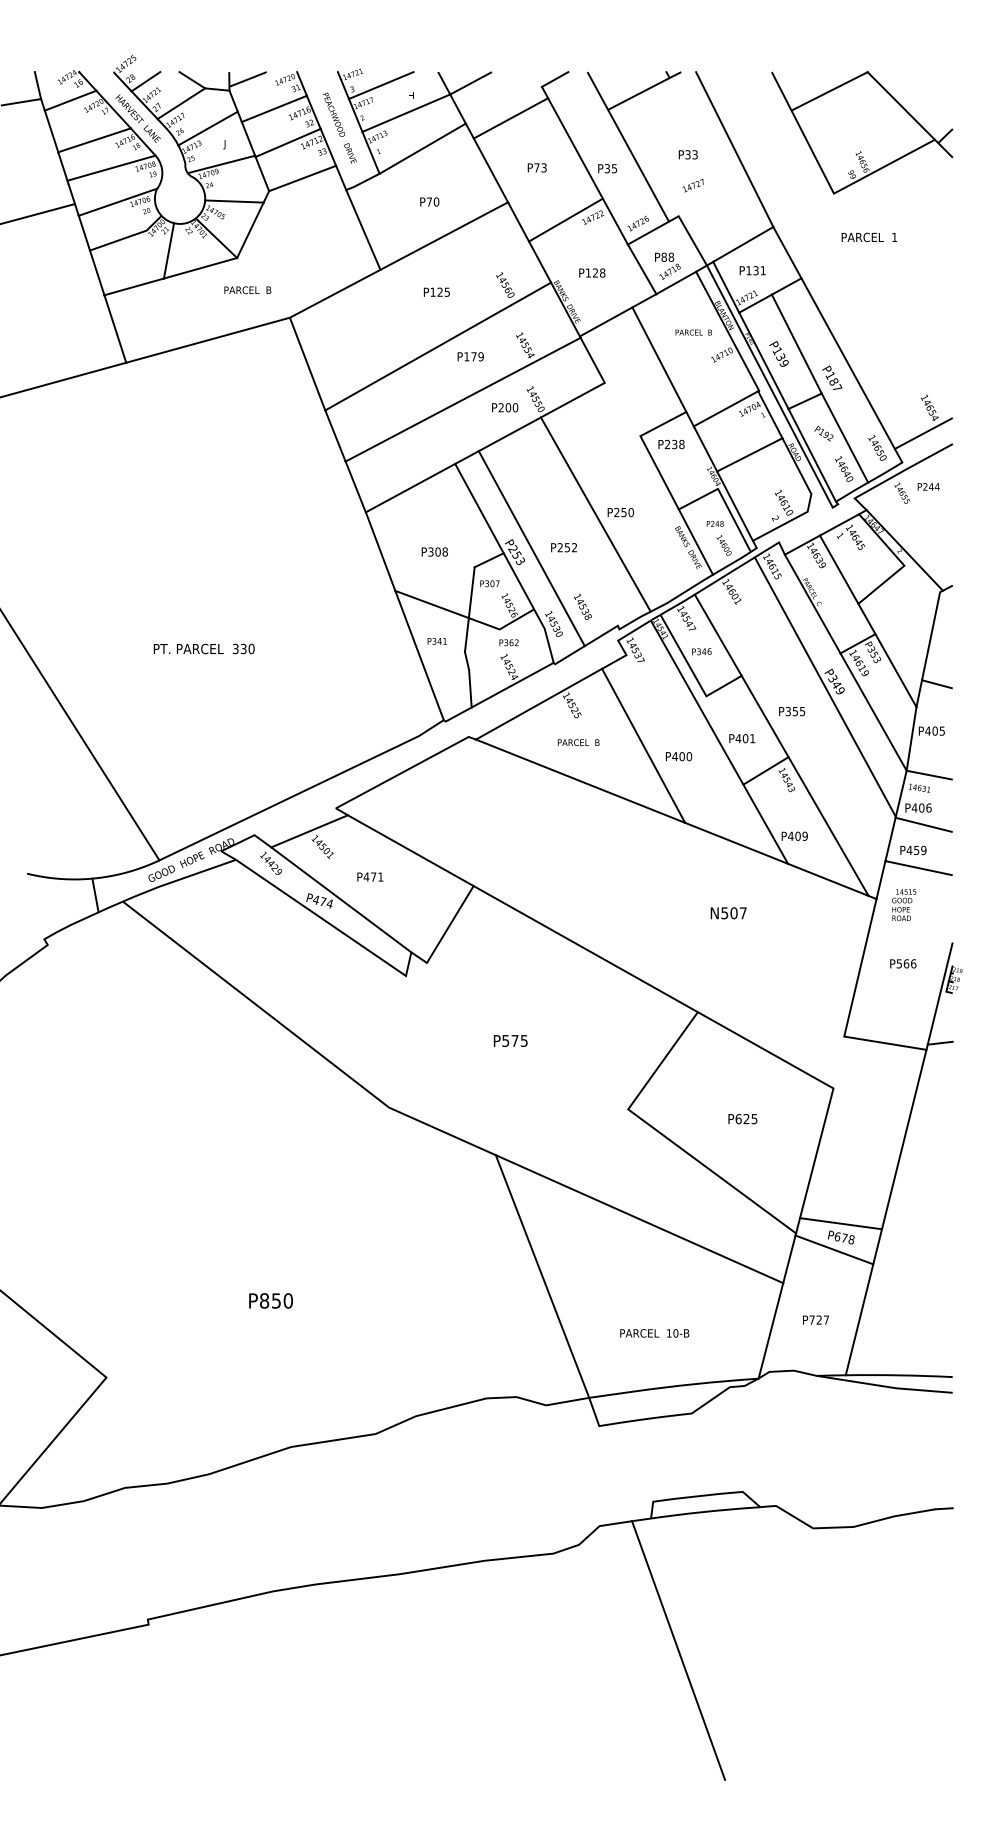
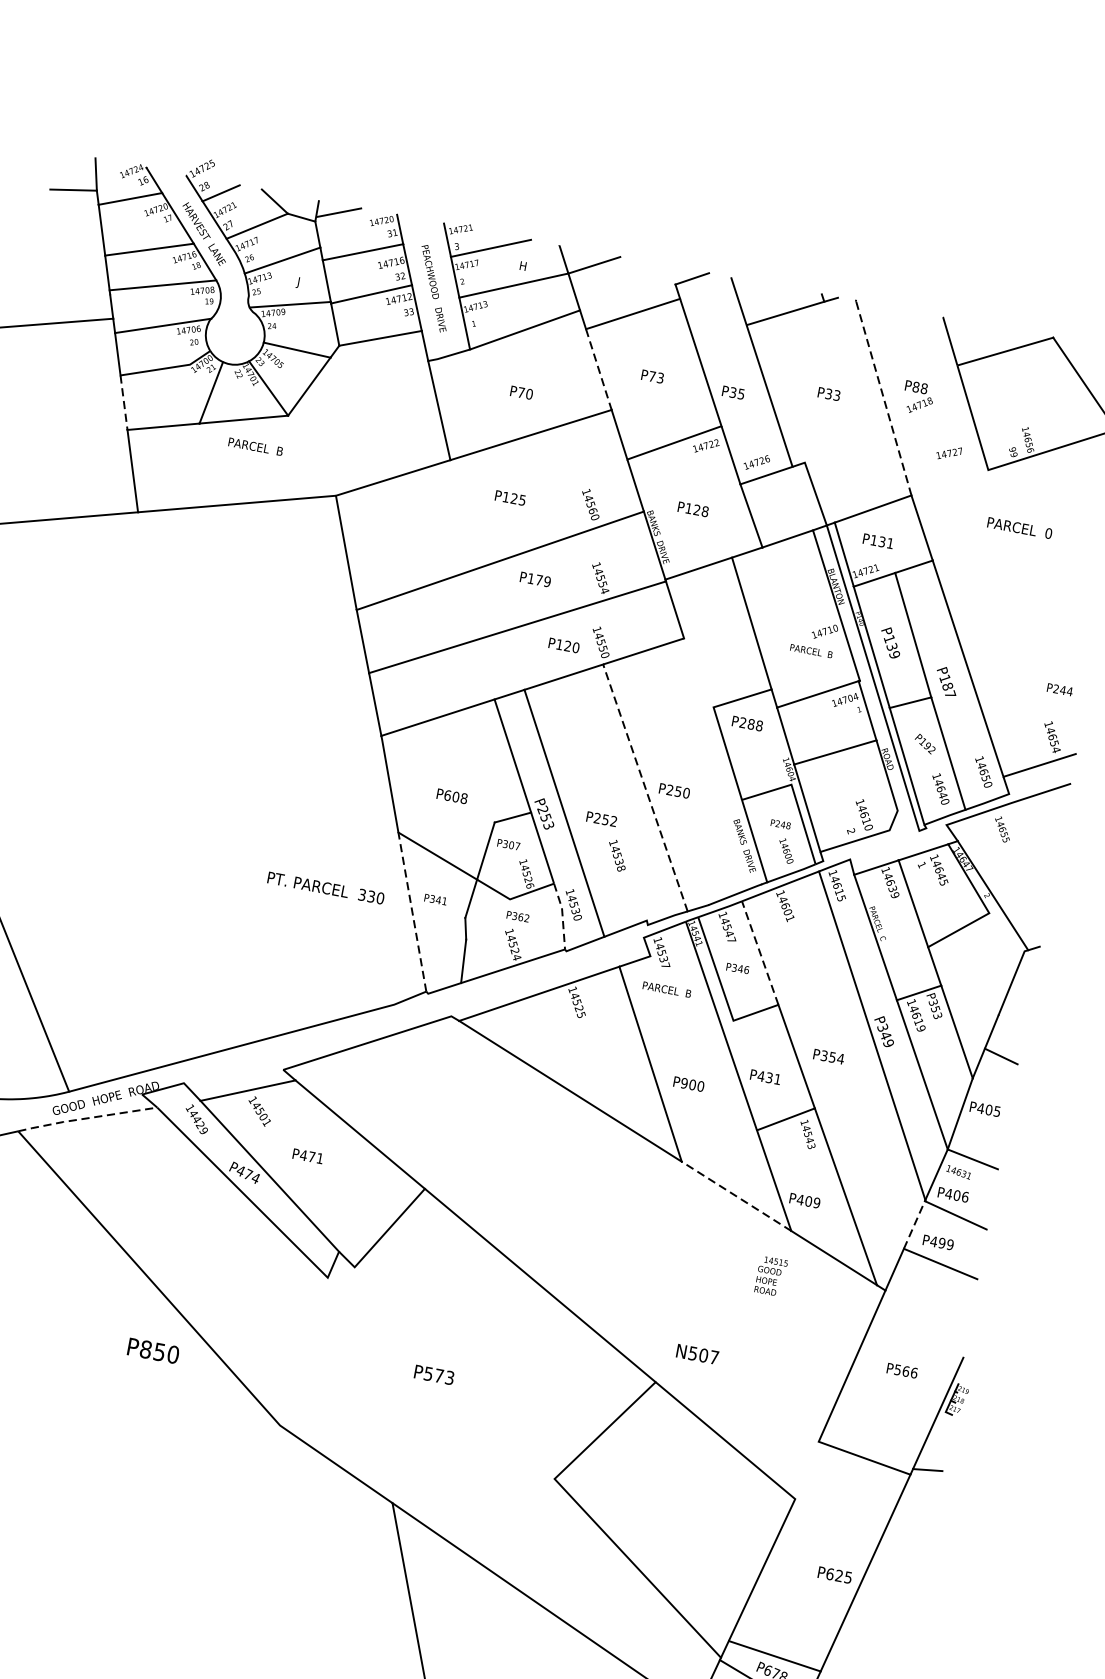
line: (734, 149) -> (883, 397), solid -> dashed
line: (491, 170) -> (599, 369), solid -> dashed
text: (692, 185) -> (948, 452), moved
text: (894, 237) -> (1048, 533), 1 -> 0
text: (667, 265) -> (918, 397), moved
line: (97, 273) -> (124, 403), solid -> dashed
text: (247, 290) -> (255, 447), moved
text: (693, 332) -> (811, 651), moved
text: (504, 407) -> (563, 645), P200 -> P120
text: (674, 444) -> (750, 724), P238 -> P288
text: (928, 486) -> (1059, 689), moved
line: (595, 514) -> (645, 787), solid -> dashed
text: (430, 551) -> (447, 794), P308 -> P608
text: (582, 606) -> (616, 855), moved
line: (546, 634) -> (562, 915), solid -> dashed
line: (718, 635) -> (760, 953), solid -> dashed
text: (203, 648) -> (325, 887), moved
line: (419, 655) -> (412, 912), solid -> dashed
text: (802, 711) -> (840, 1058), P355 -> P354
text: (745, 738) -> (769, 1077), P401 -> P431
text: (578, 742) -> (666, 989), moved
text: (674, 756) -> (683, 1083), P400 -> P900
line: (890, 838) -> (914, 1223), solid -> dashed
line: (736, 843) -> (736, 1196), solid -> dashed
text: (916, 849) -> (942, 1242), P459 -> P499
line: (177, 880) -> (85, 1118), solid -> dashed
text: (904, 904) -> (771, 1275), moved
text: (728, 913) -> (697, 1354), moved
text: (524, 1040) -> (450, 1377), P575 -> P573
text: (742, 1119) -> (834, 1575), moved
text: (270, 1300) -> (152, 1350), moved

